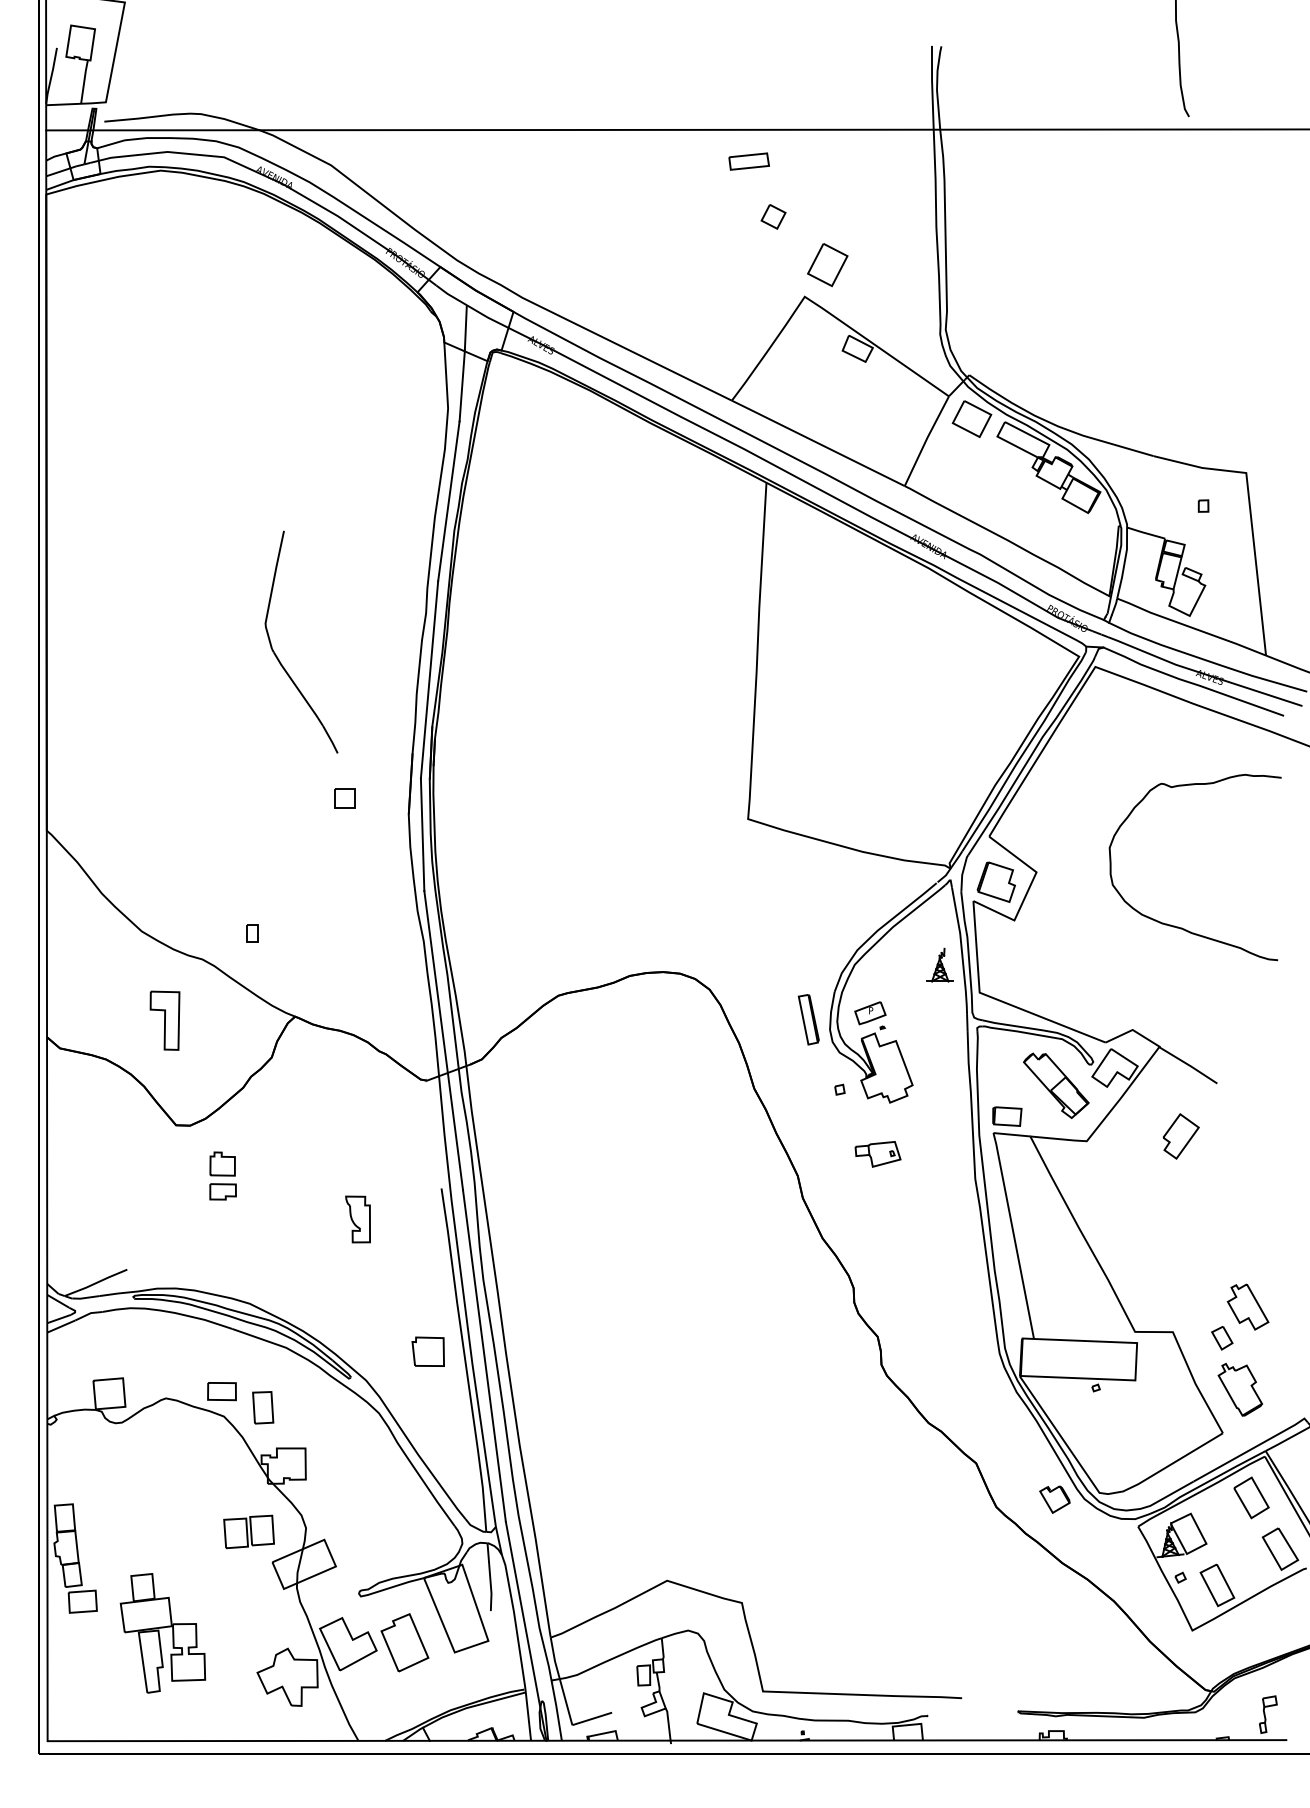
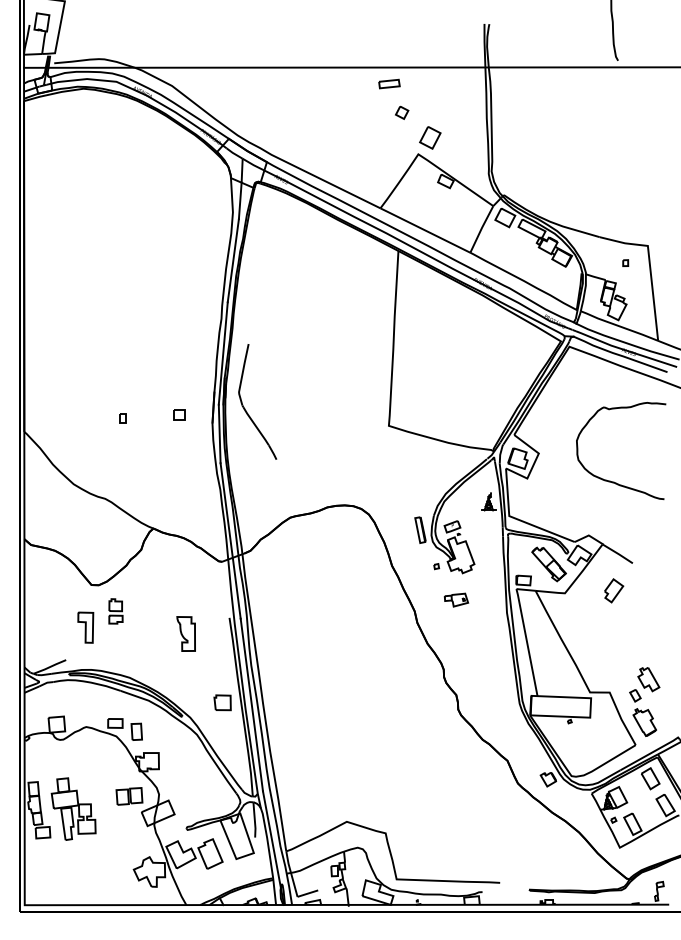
part: (277, 654) -> (245, 408), moved
part: (251, 933) -> (122, 418), moved
part: (164, 1020) -> (85, 627), moved
part: (356, 1218) -> (185, 633), size x1.43
part: (162, 1632) -> (73, 808), moved

